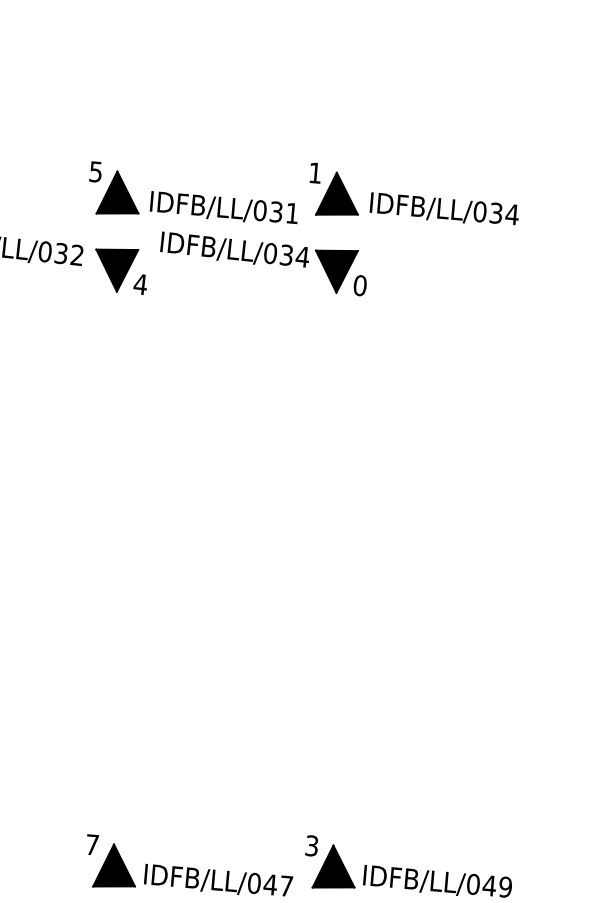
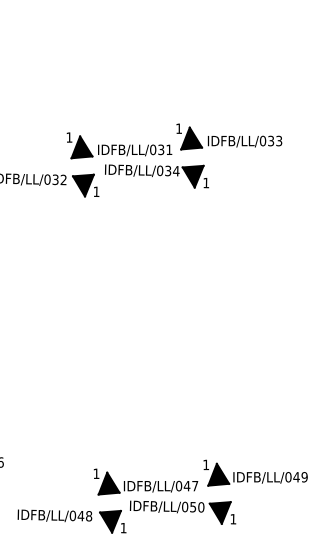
text: (96, 171) -> (69, 137), 5 -> 1
text: (510, 213) -> (278, 140), IDFB/LL/034 -> IDFB/LL/033
text: (140, 283) -> (96, 191), 4 -> 1
text: (360, 284) -> (206, 182), 0 -> 1
text: (92, 844) -> (96, 473), 7 -> 1
text: (312, 845) -> (206, 464), 3 -> 1

